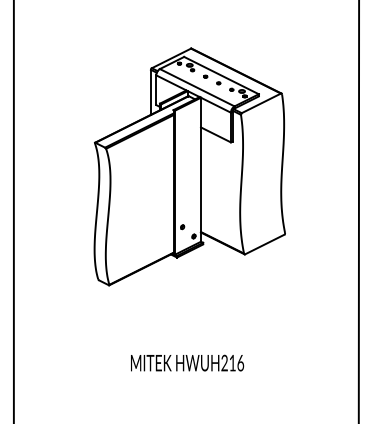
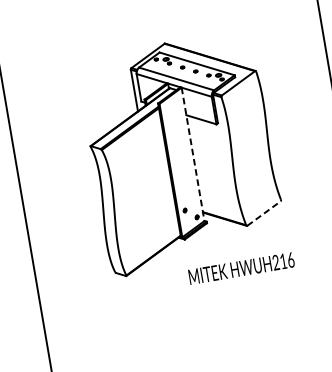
line: (201, 170) -> (193, 155), solid -> dashed
line: (264, 244) -> (263, 213), solid -> dashed
text: (187, 362) -> (241, 267), moved

